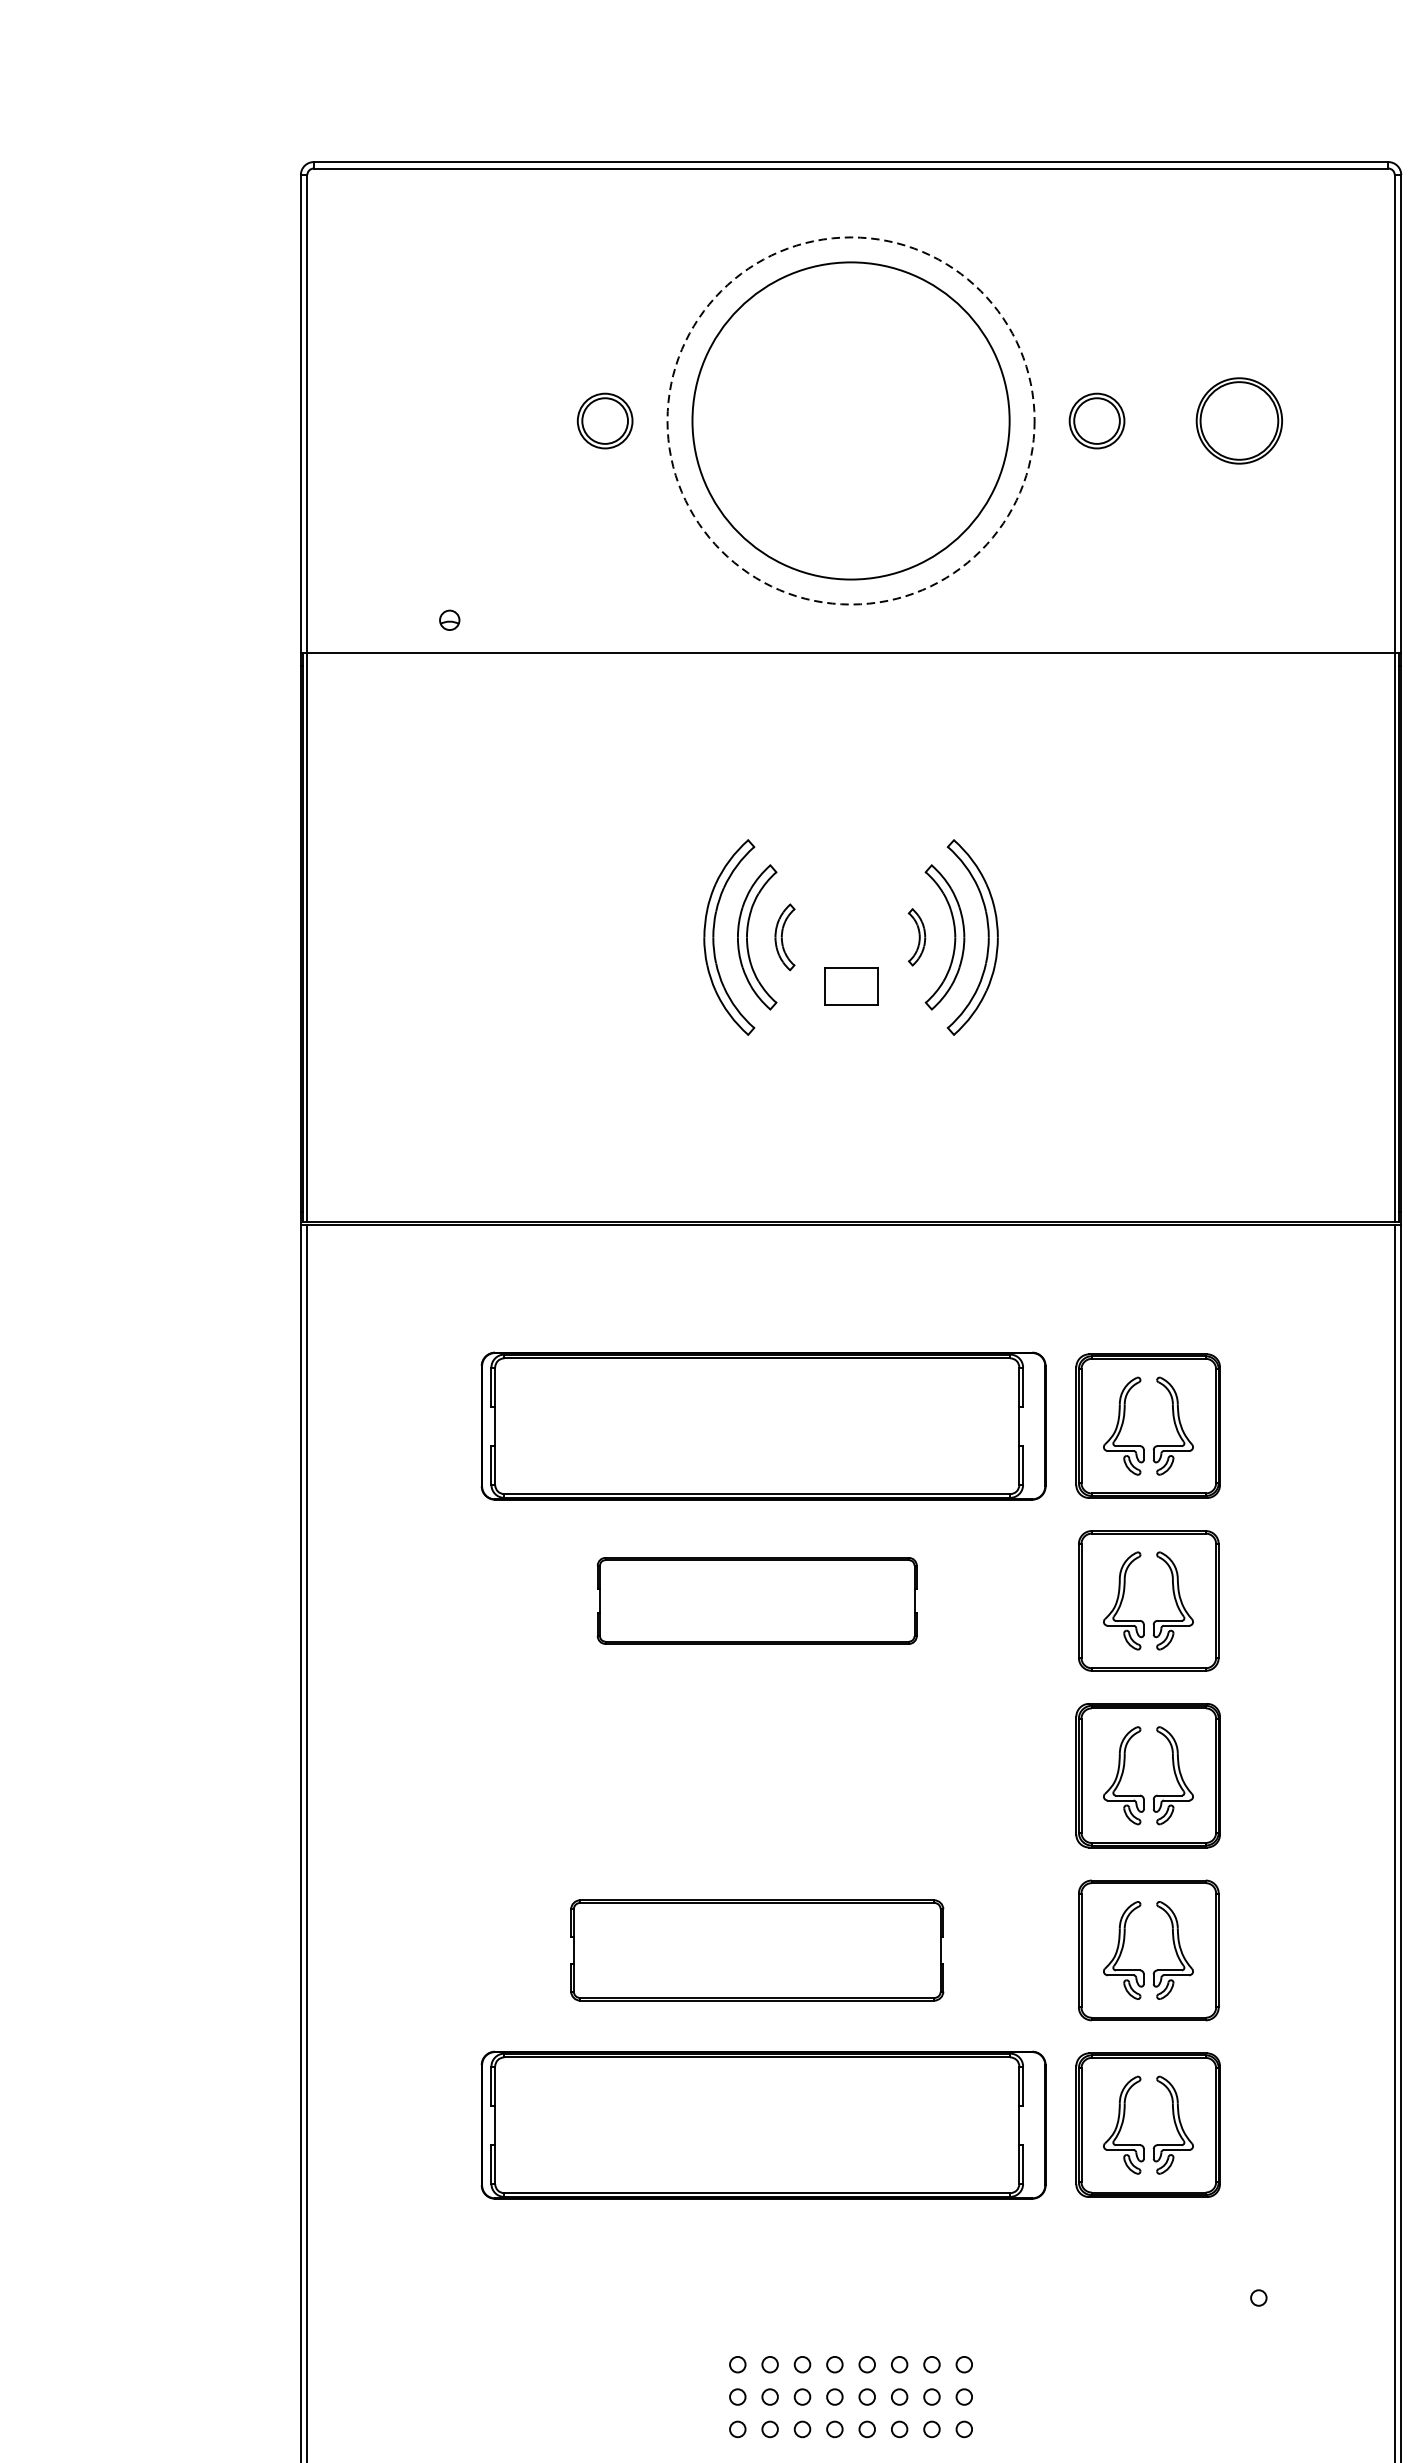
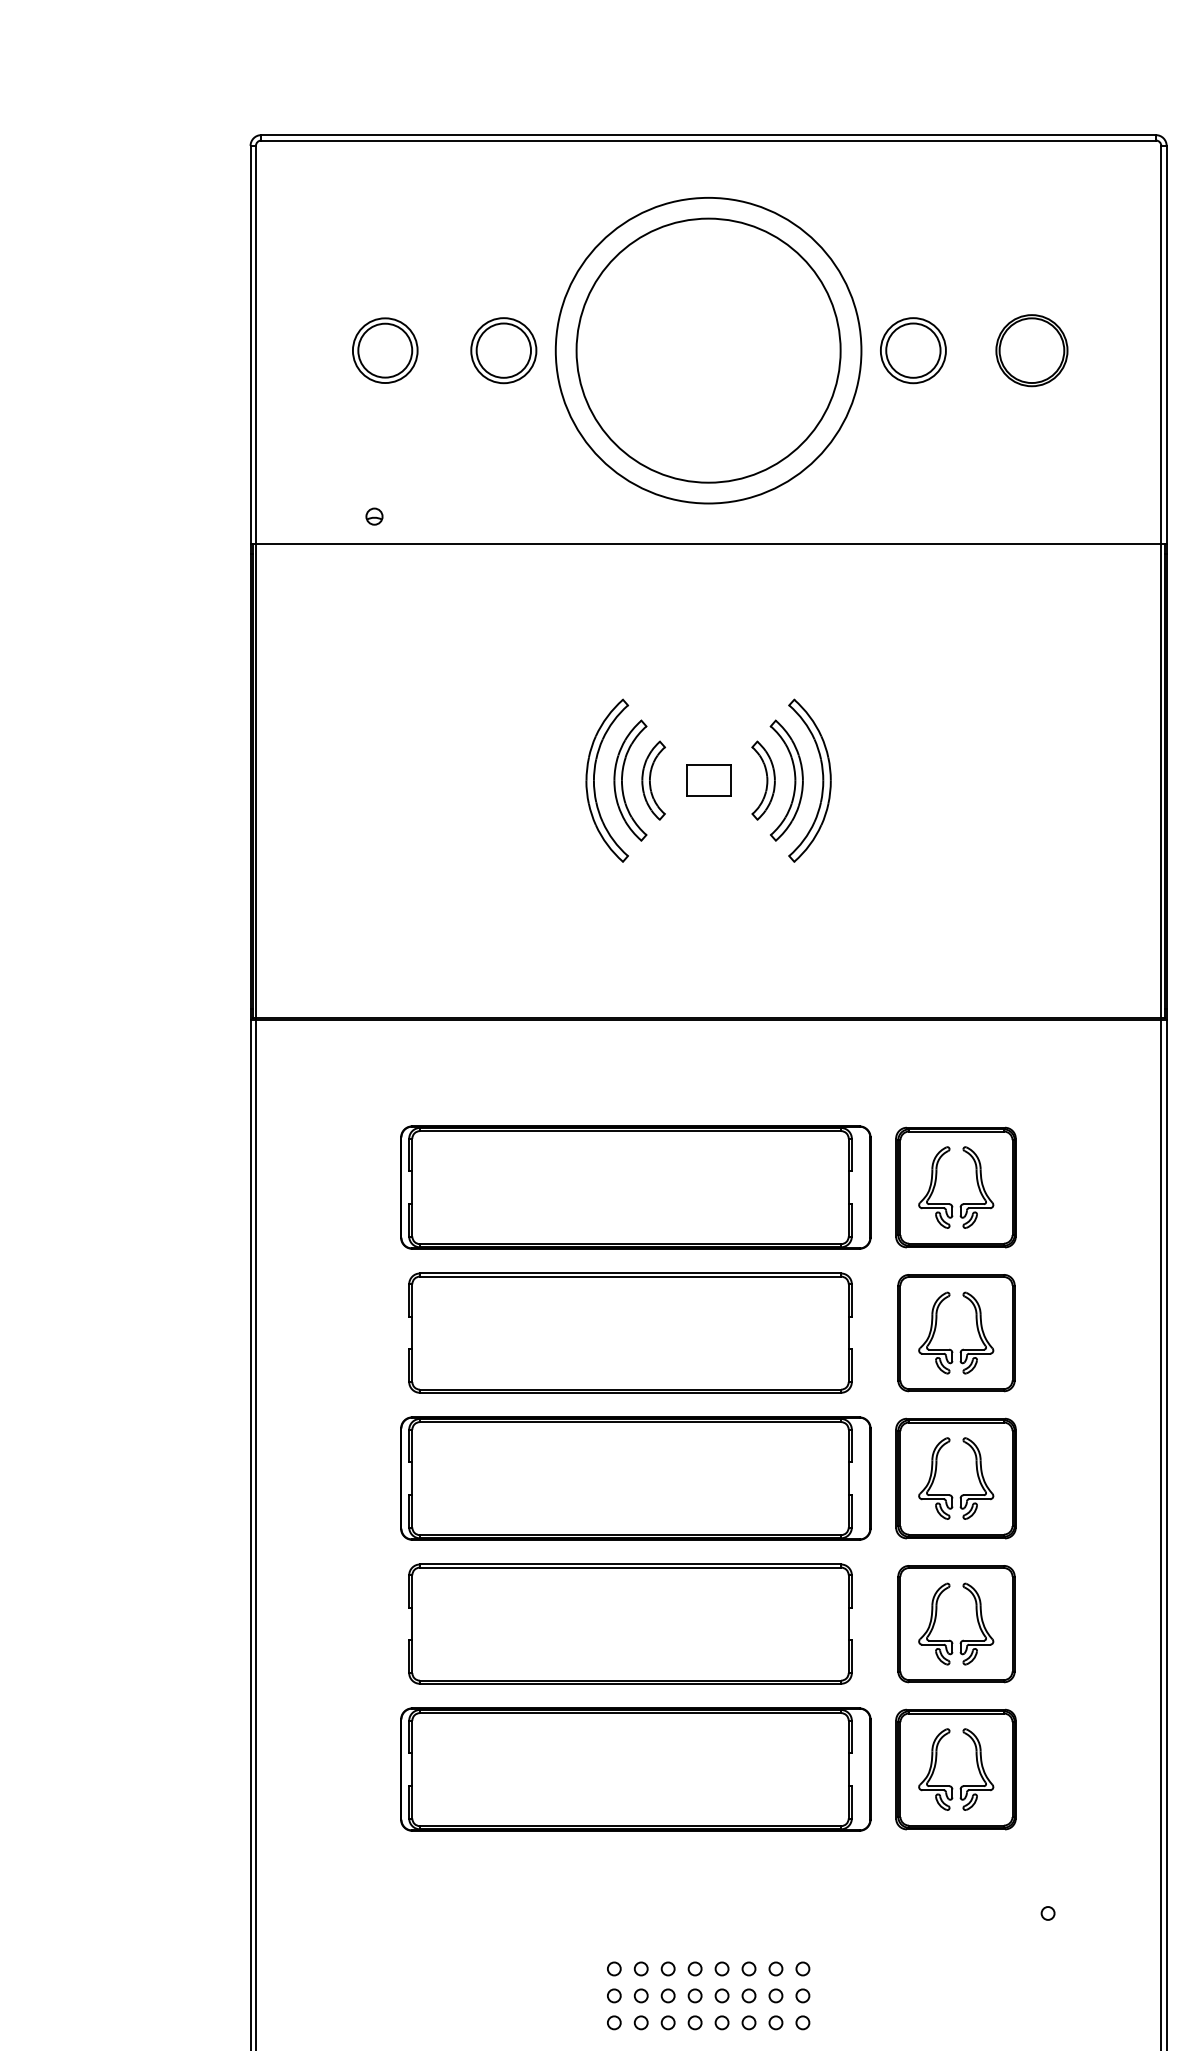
part: (462, 420) -> (385, 350), added
part: (604, 420) -> (503, 350), size x1.43
circle: (850, 420) -> (708, 350), dashed -> solid
part: (1097, 420) -> (913, 350), size x1.43
part: (784, 937) -> (653, 780), size x1.43
part: (916, 937) -> (763, 780), size x1.67
part: (850, 986) -> (708, 780), moved
part: (757, 1600) -> (630, 1332), size x1.67
part: (763, 1775) -> (635, 1478), added
part: (757, 1949) -> (630, 1623), size x1.43

